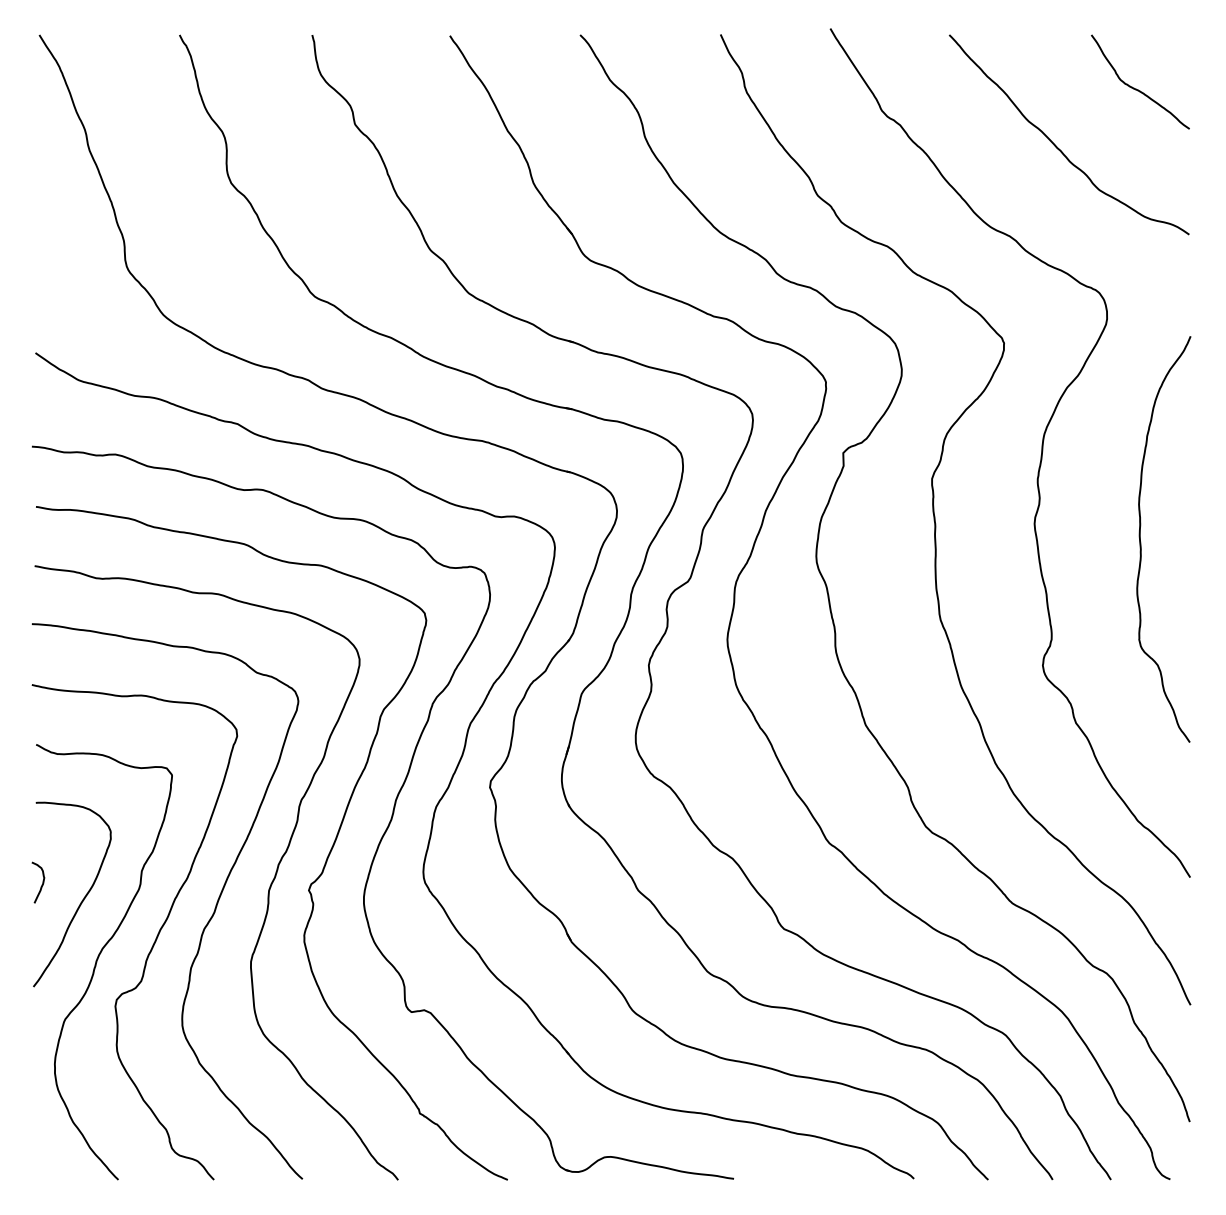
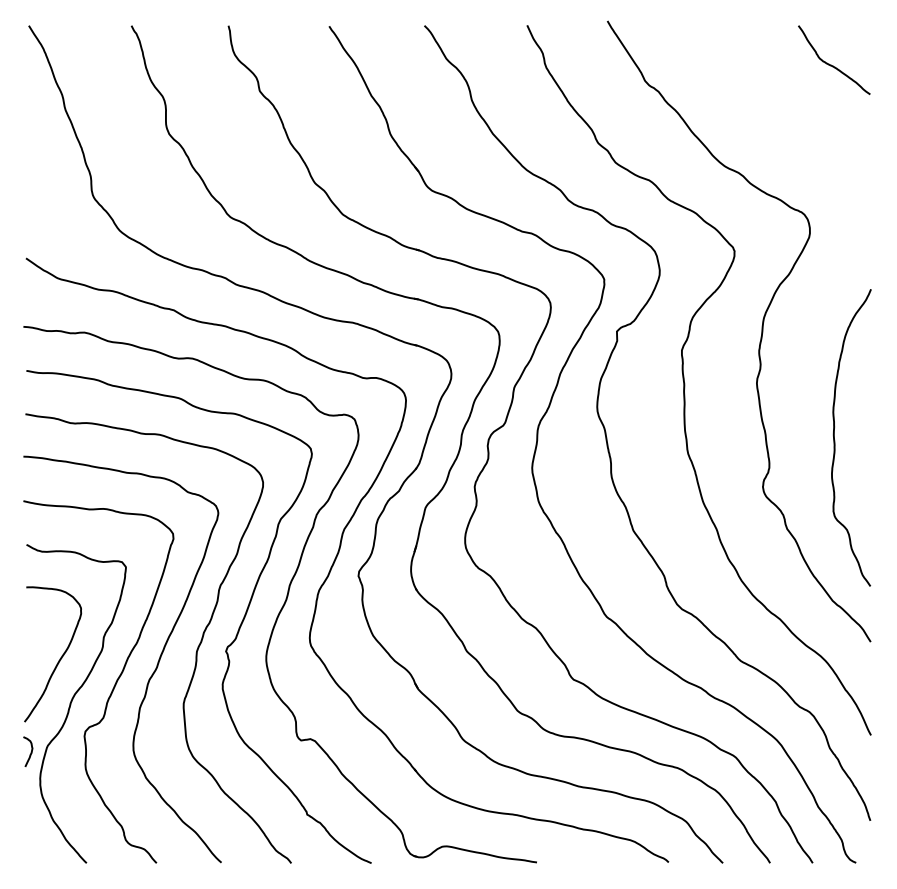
curve: (1056, 145) -> (772, 106), removed
curve: (1141, 542) -> (835, 440), moved
curve: (41, 884) -> (30, 753), moved

